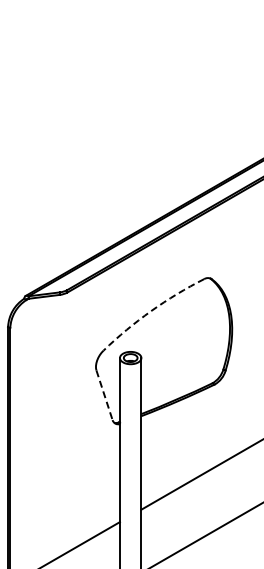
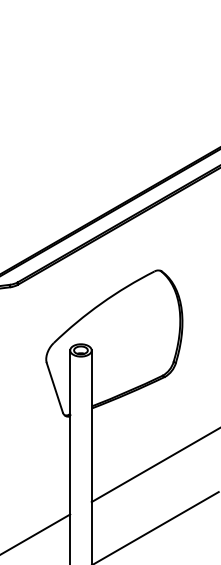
arc: (151, 311) -> (101, 303), dashed -> solid
line: (104, 395) -> (54, 387), dashed -> solid

